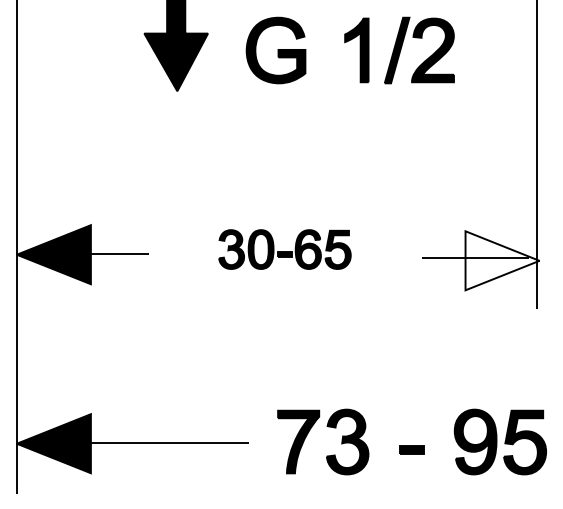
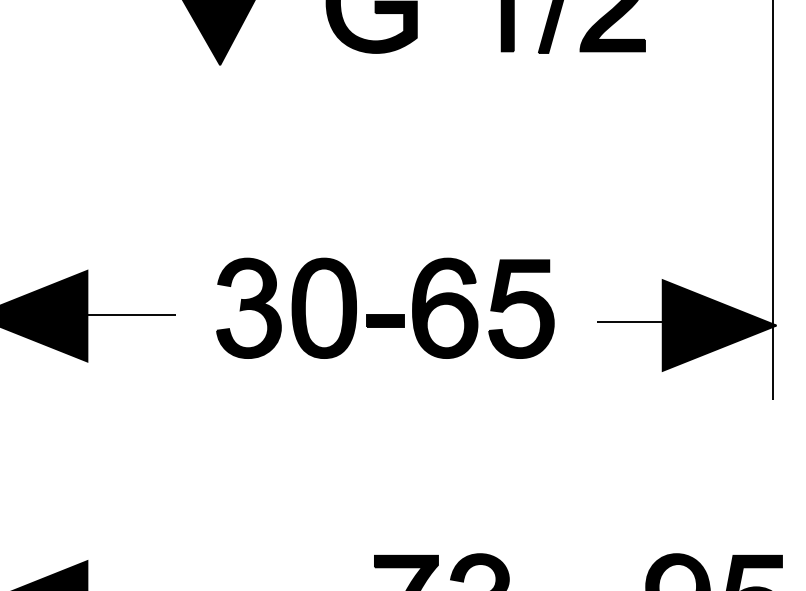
part: (284, 249) -> (384, 308), size x1.67
fill: (502, 260) -> (719, 325), added

